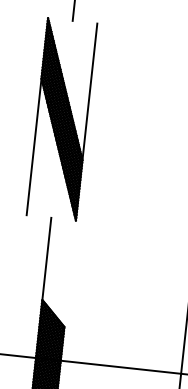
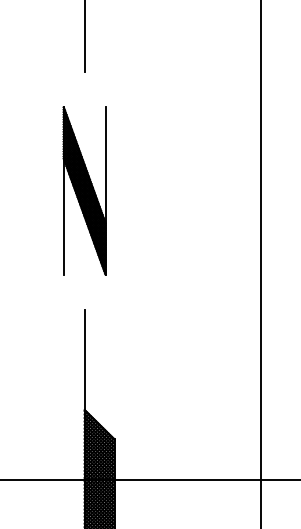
part: (61, 118) -> (84, 190), size x0.7

